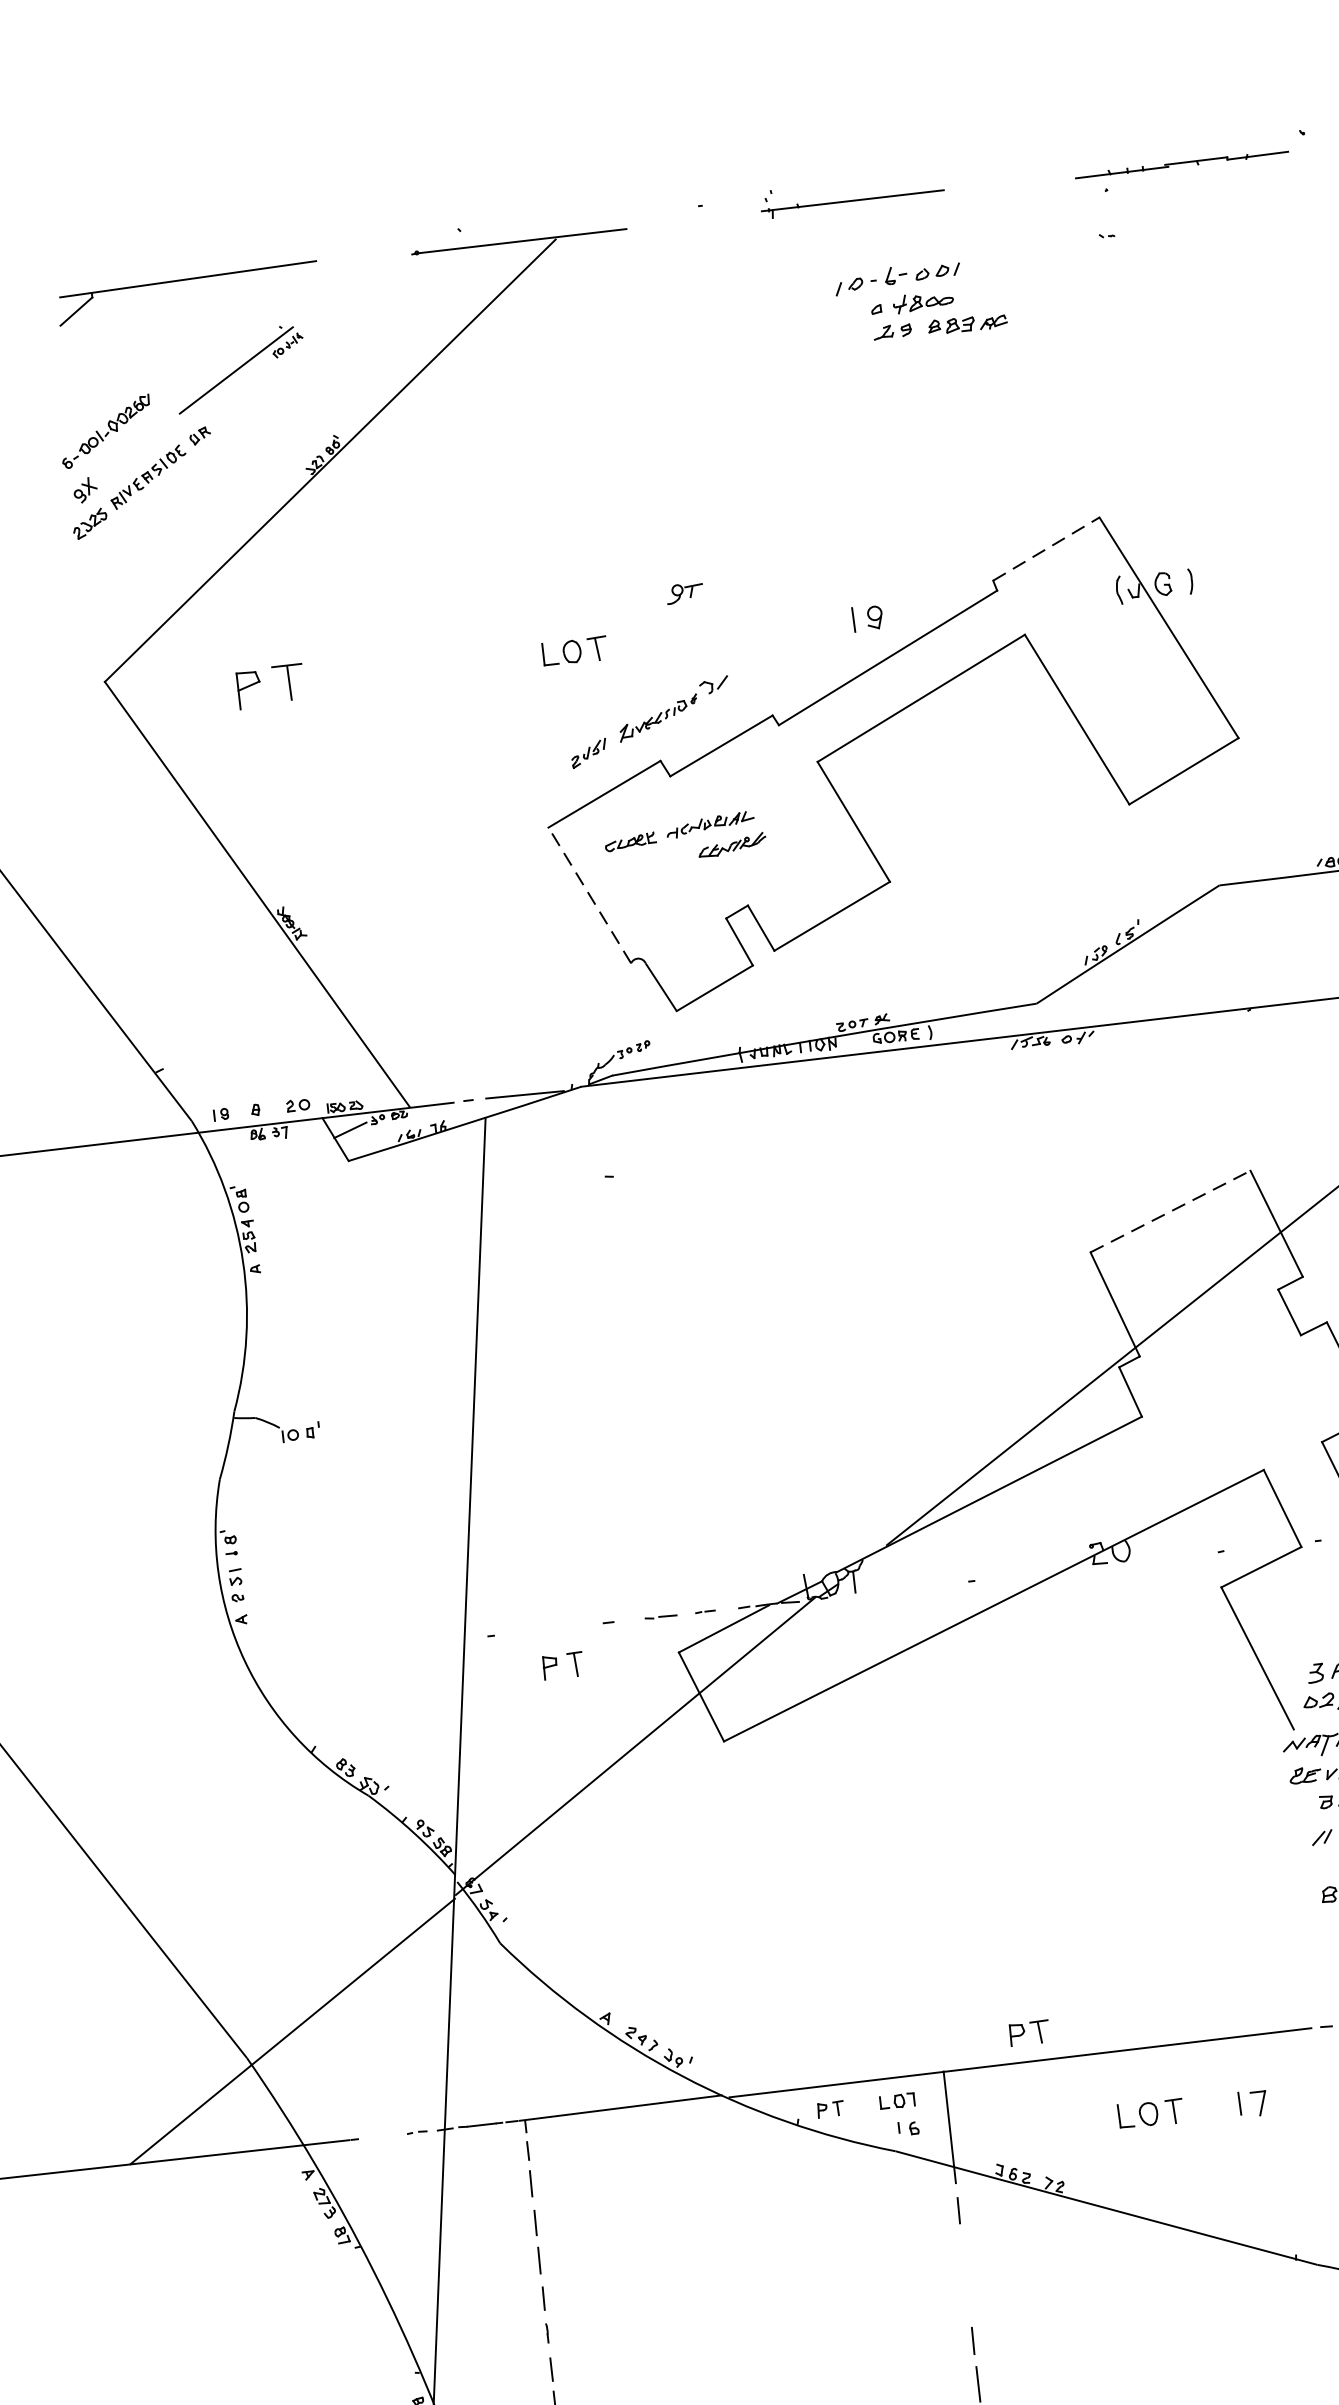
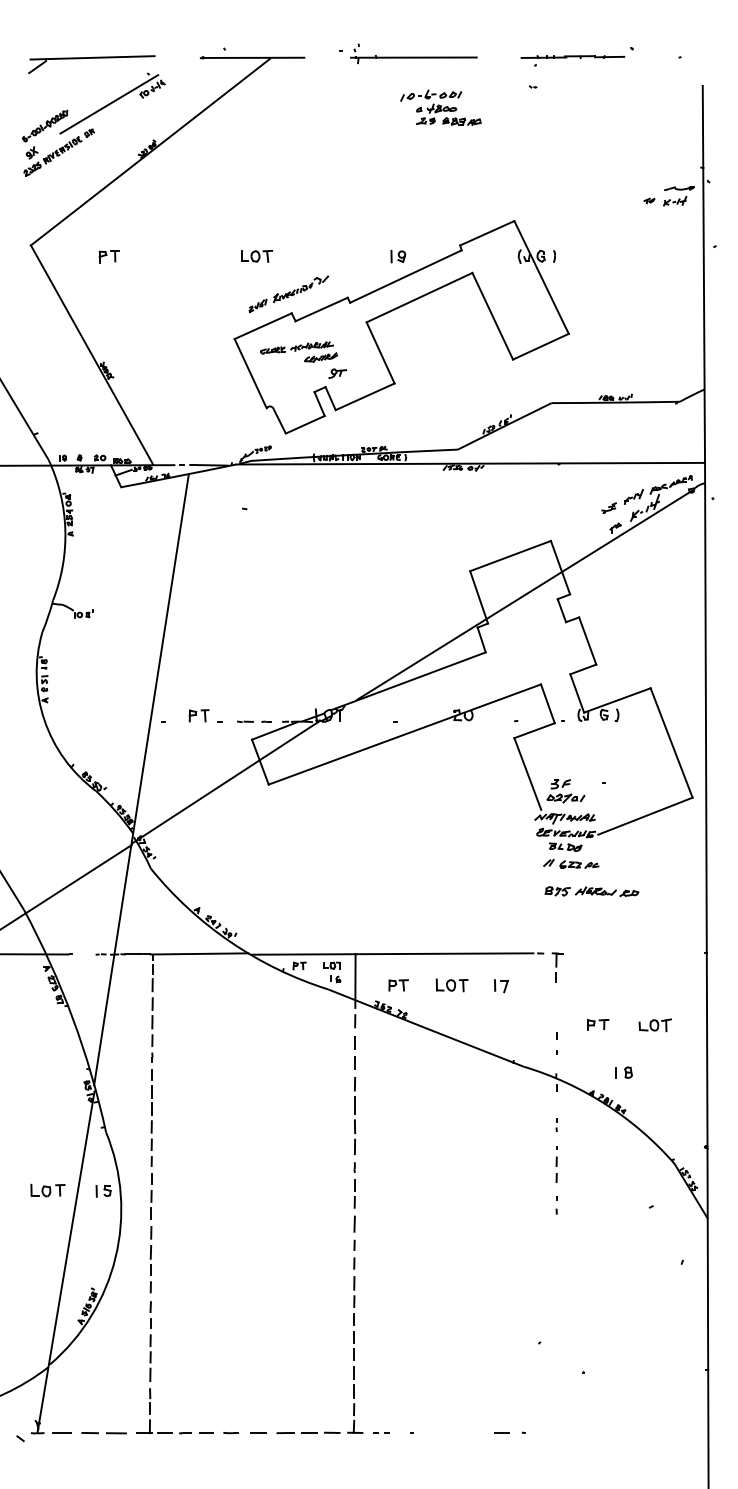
part: (851, 194) -> (413, 53), size x1.43
part: (240, 368) -> (112, 103), size x1.67
line: (1046, 549) -> (487, 233), dashed -> solid
part: (684, 592) -> (337, 373), moved
part: (267, 686) -> (108, 256), size x0.62
line: (589, 895) -> (250, 373), dashed -> solid
line: (1172, 1210) -> (511, 555), dashed -> solid
part: (561, 1665) -> (198, 715), moved
part: (1029, 2033) -> (398, 985), moved
line: (963, 2269) -> (354, 1049), added

